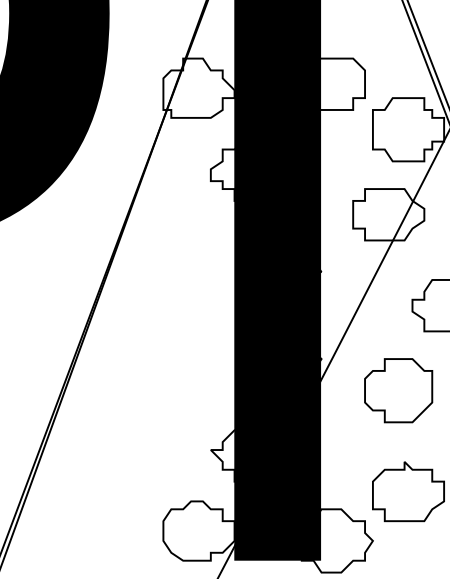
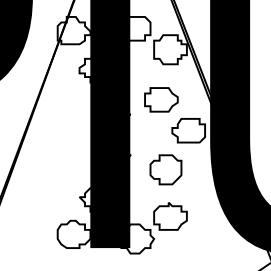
part: (388, 213) -> (161, 99), moved

